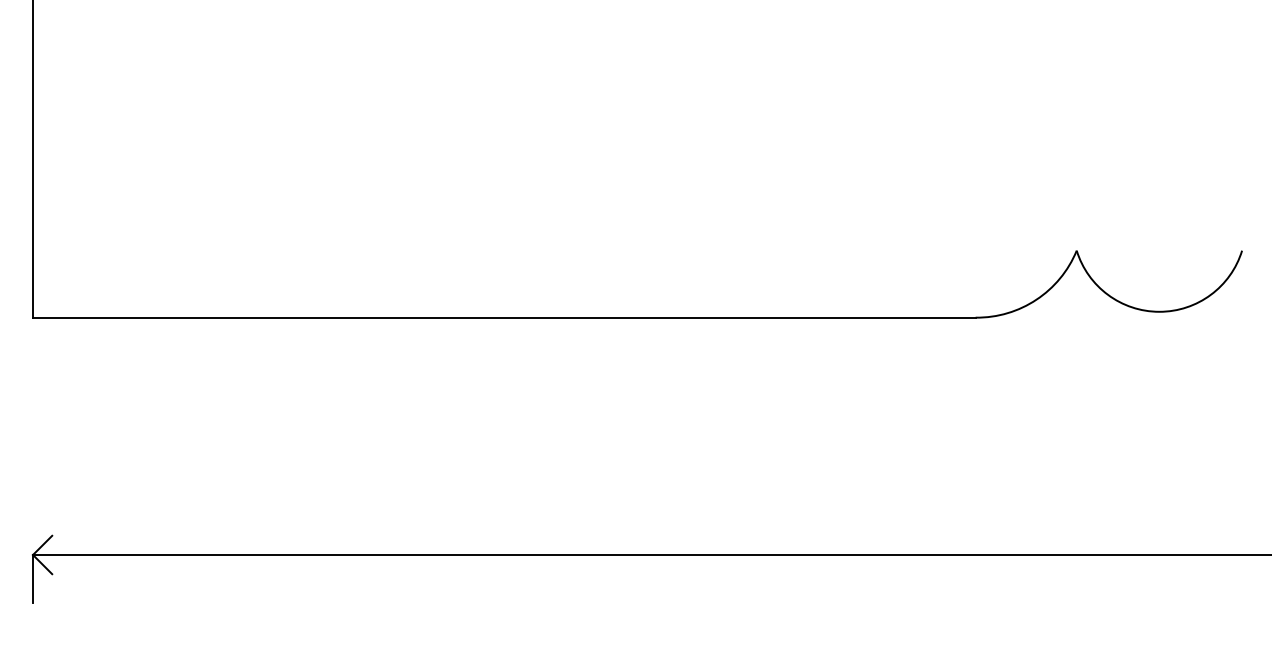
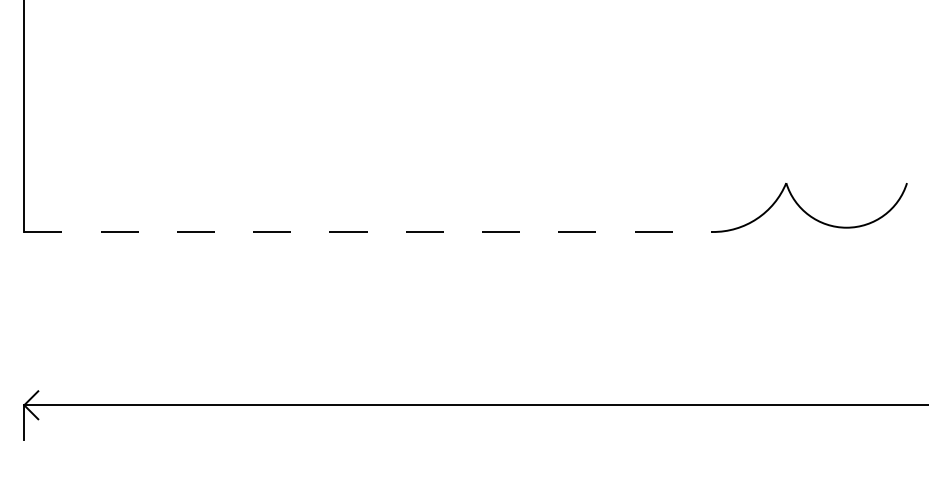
line: (504, 317) -> (368, 231), solid -> dashed

